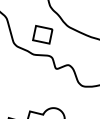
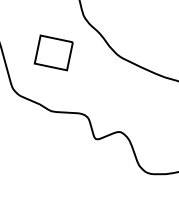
part: (42, 34) -> (53, 52), moved

